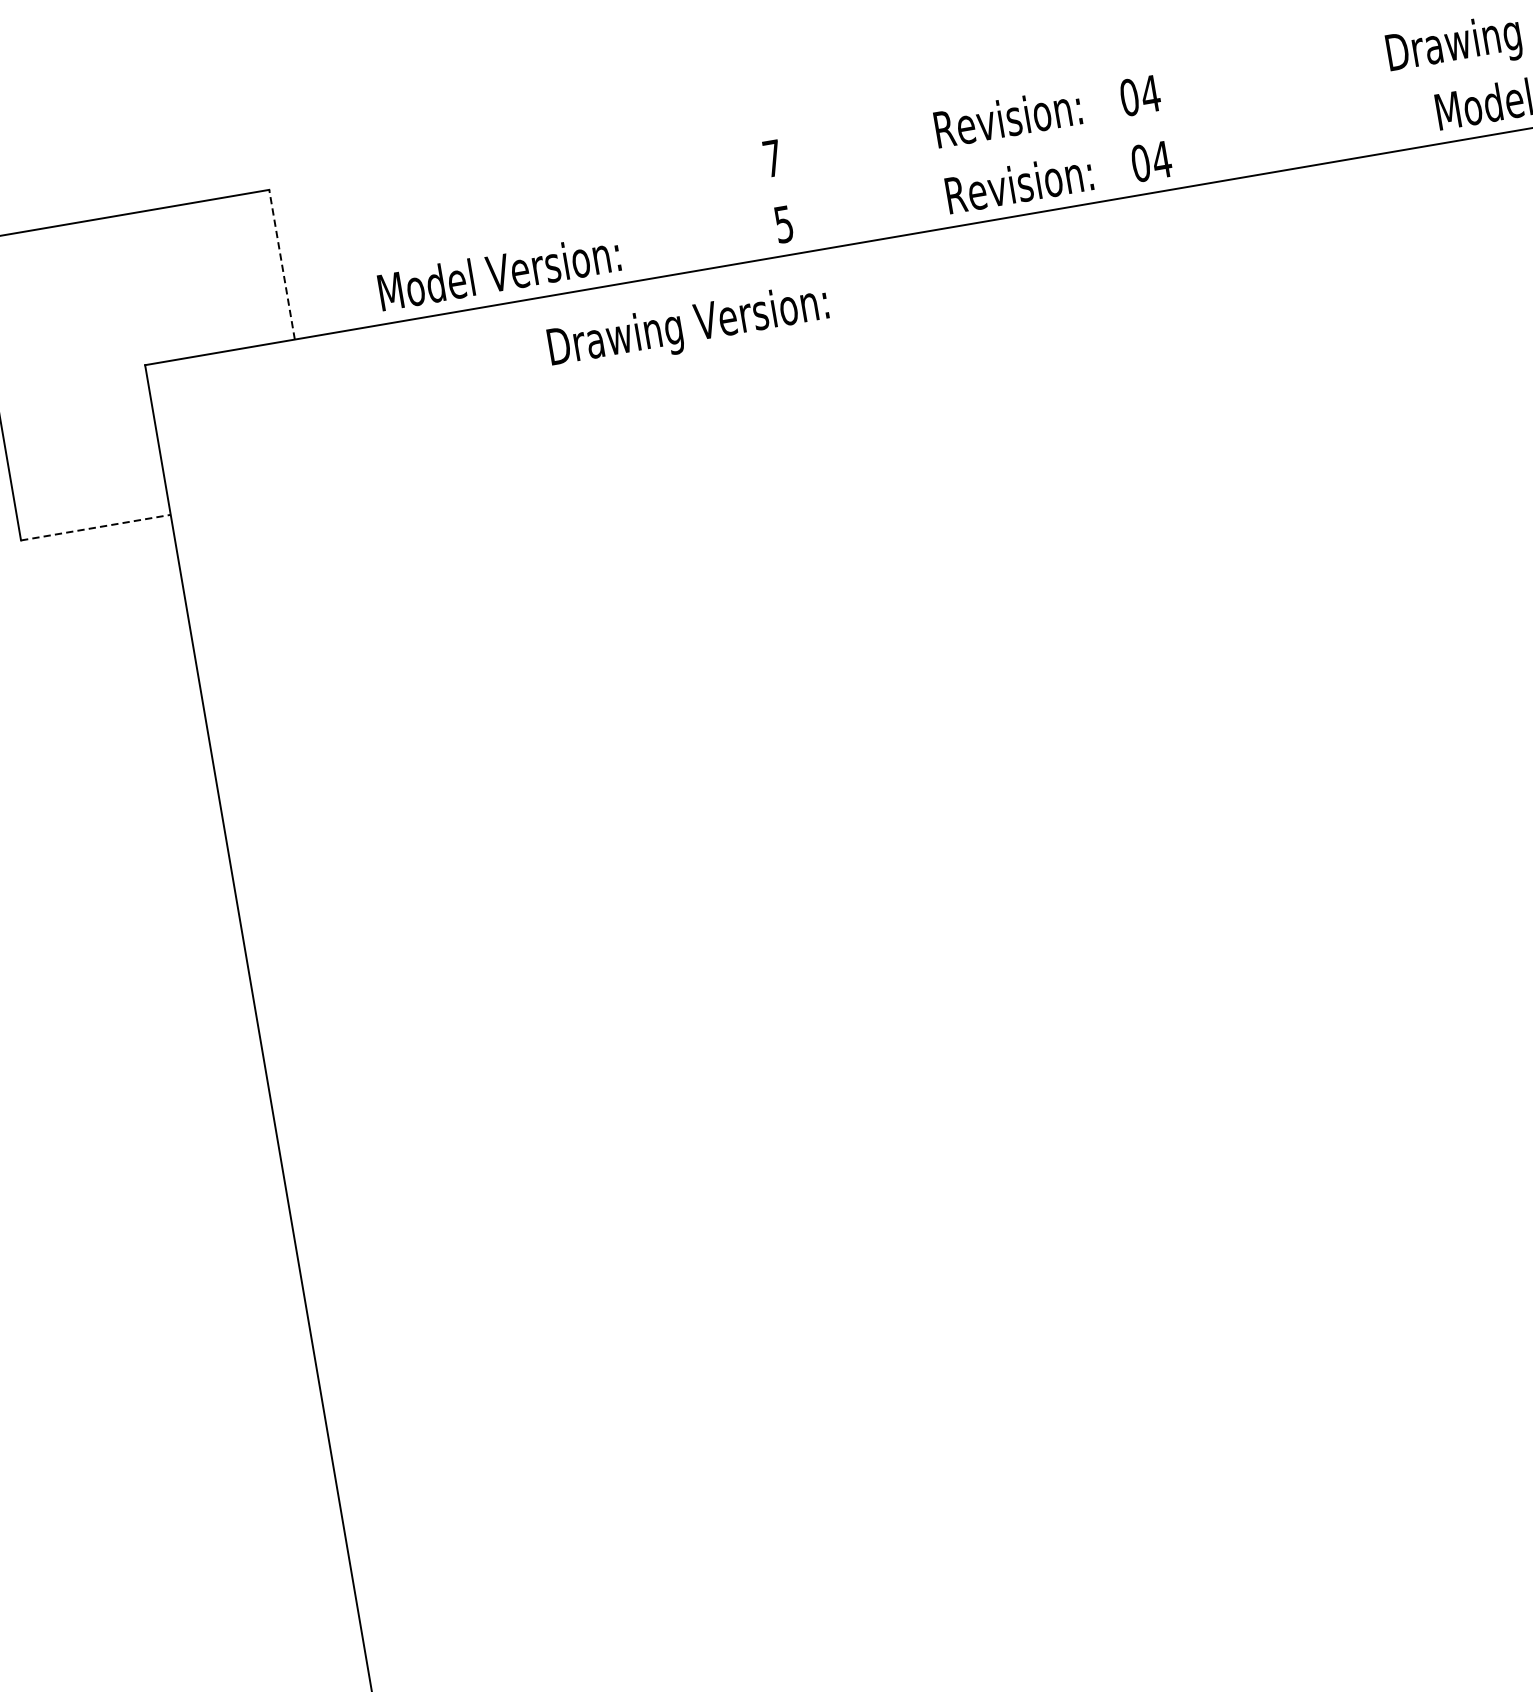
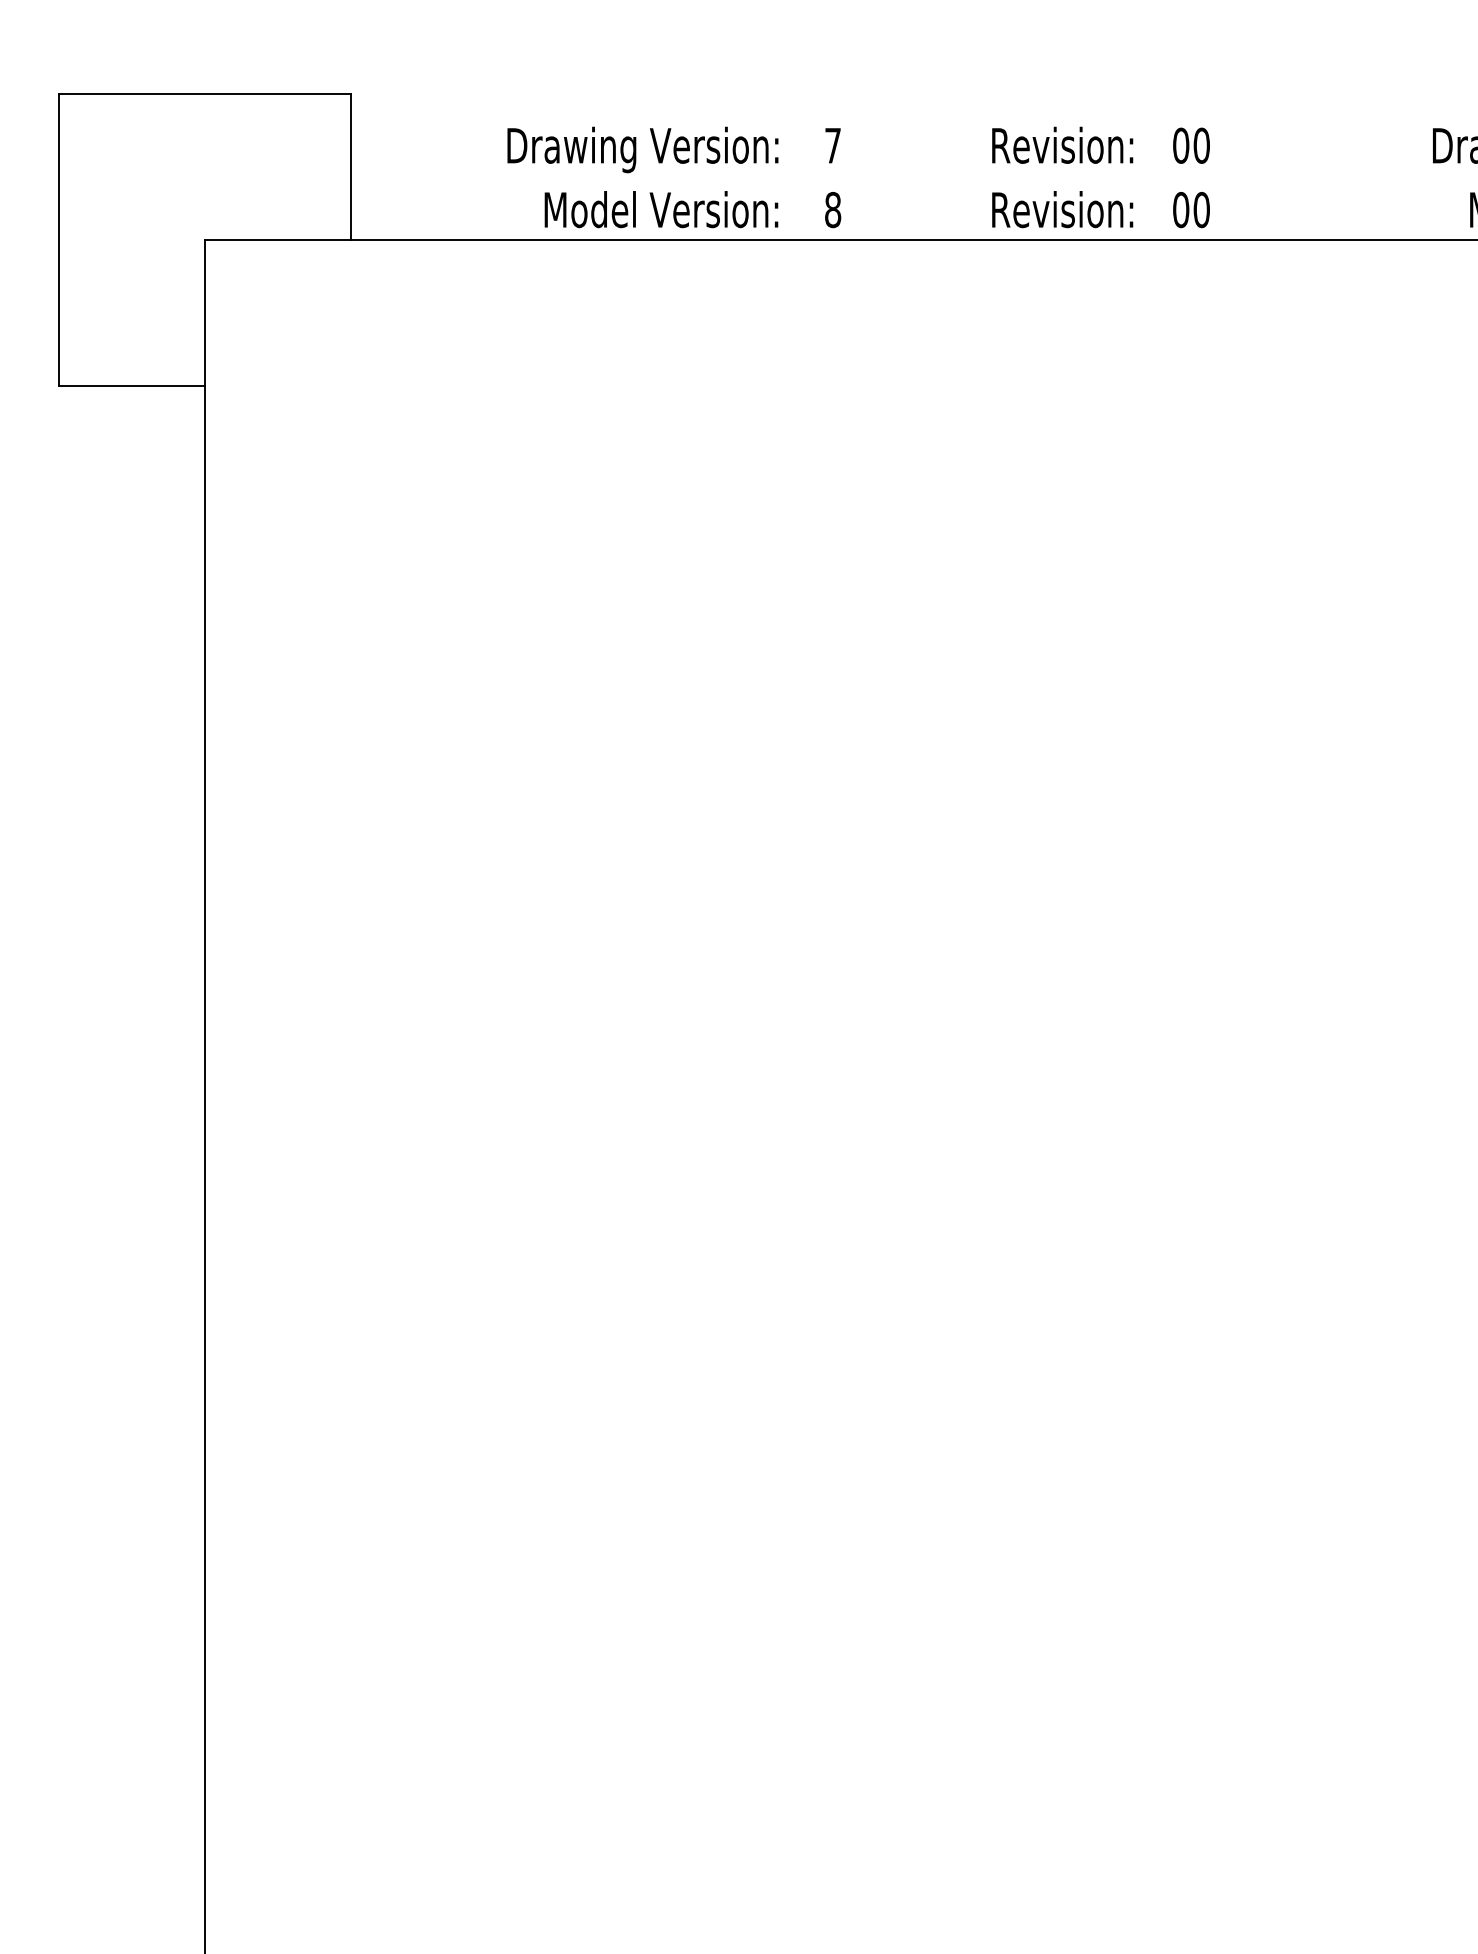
text: (1150, 93) -> (1201, 145), 04 -> 00
text: (1161, 159) -> (1201, 209), 04 -> 00
text: (784, 224) -> (833, 210), 5 -> 8
line: (281, 264) -> (350, 166), dashed -> solid
text: (499, 272) -> (661, 209), moved
text: (688, 327) -> (642, 149), moved
line: (96, 527) -> (132, 385), dashed -> solid

